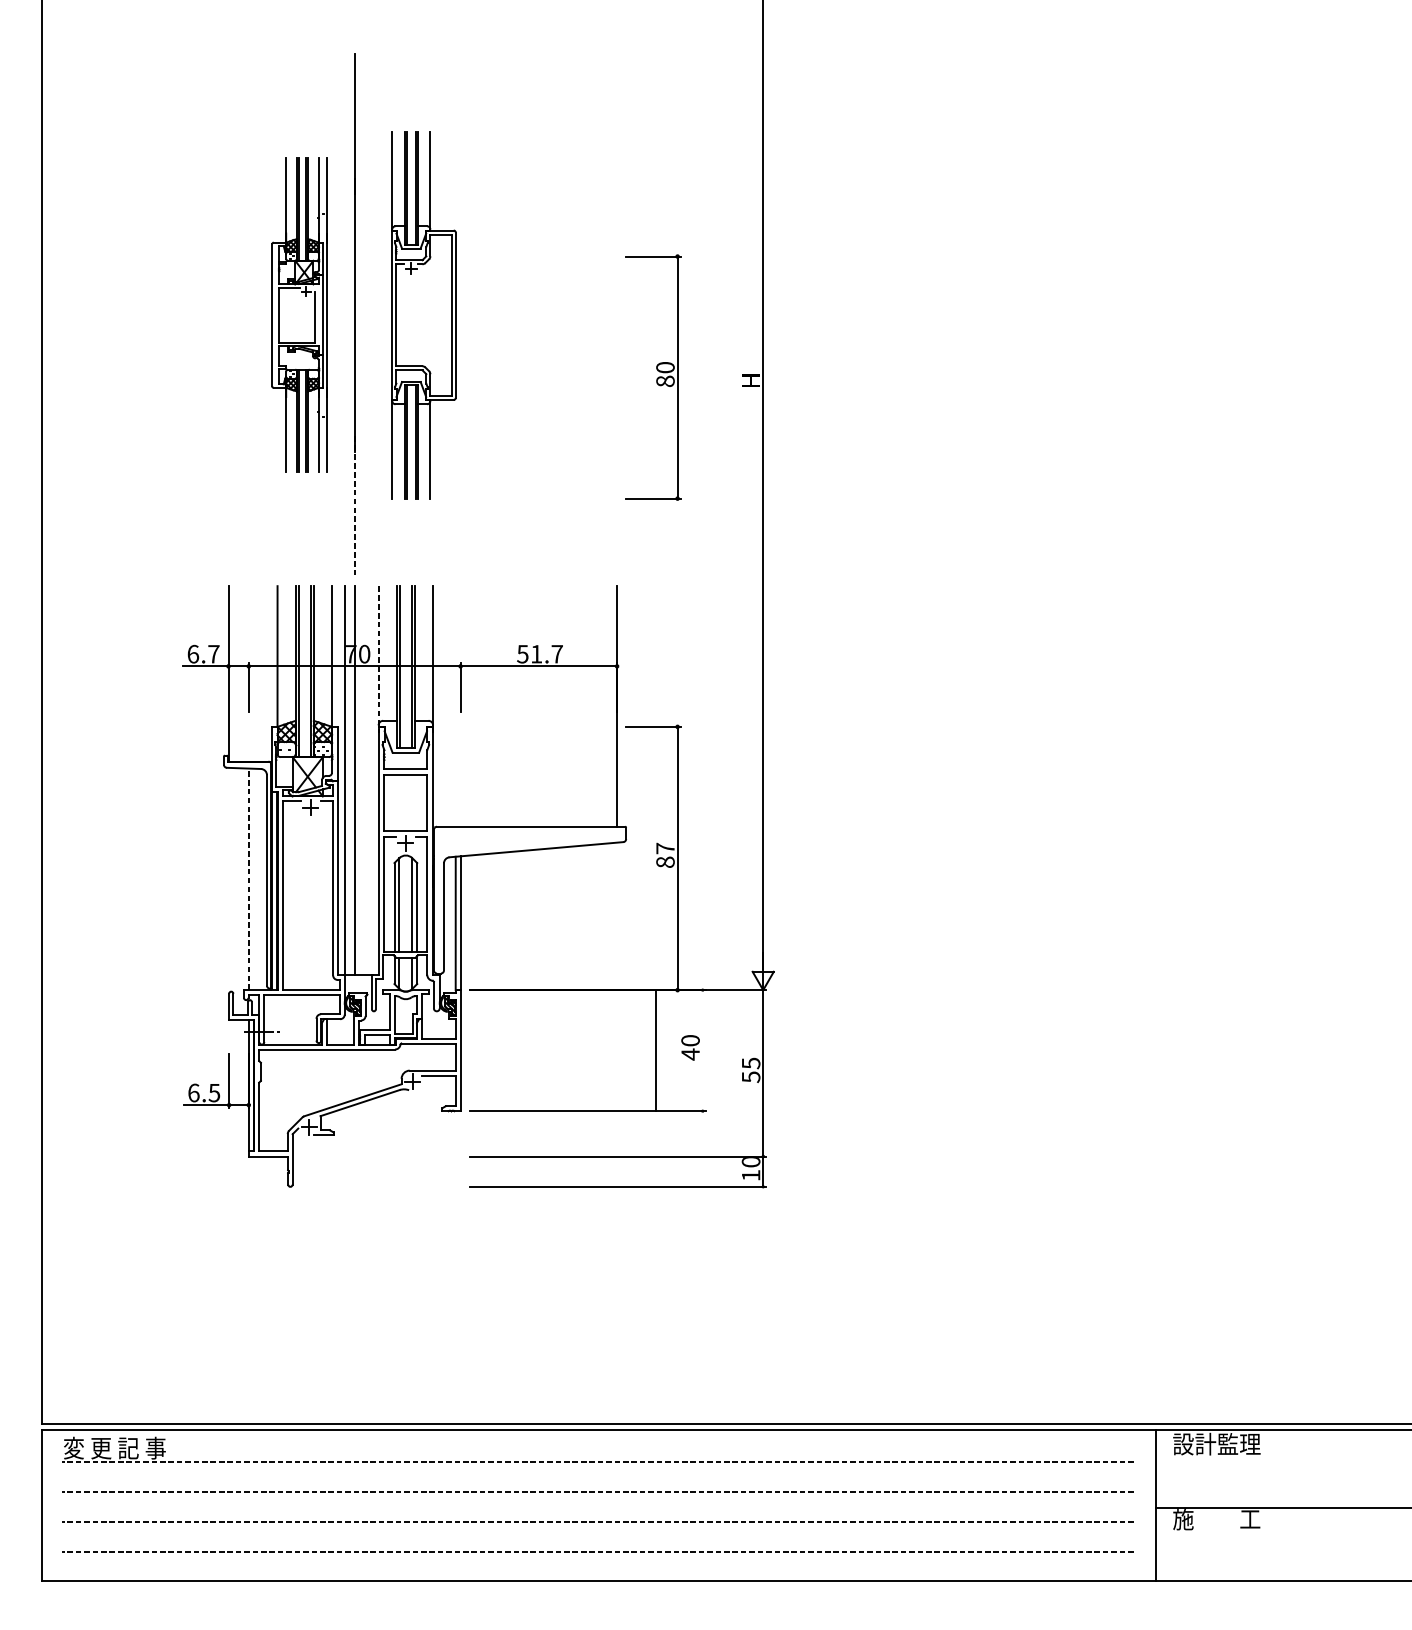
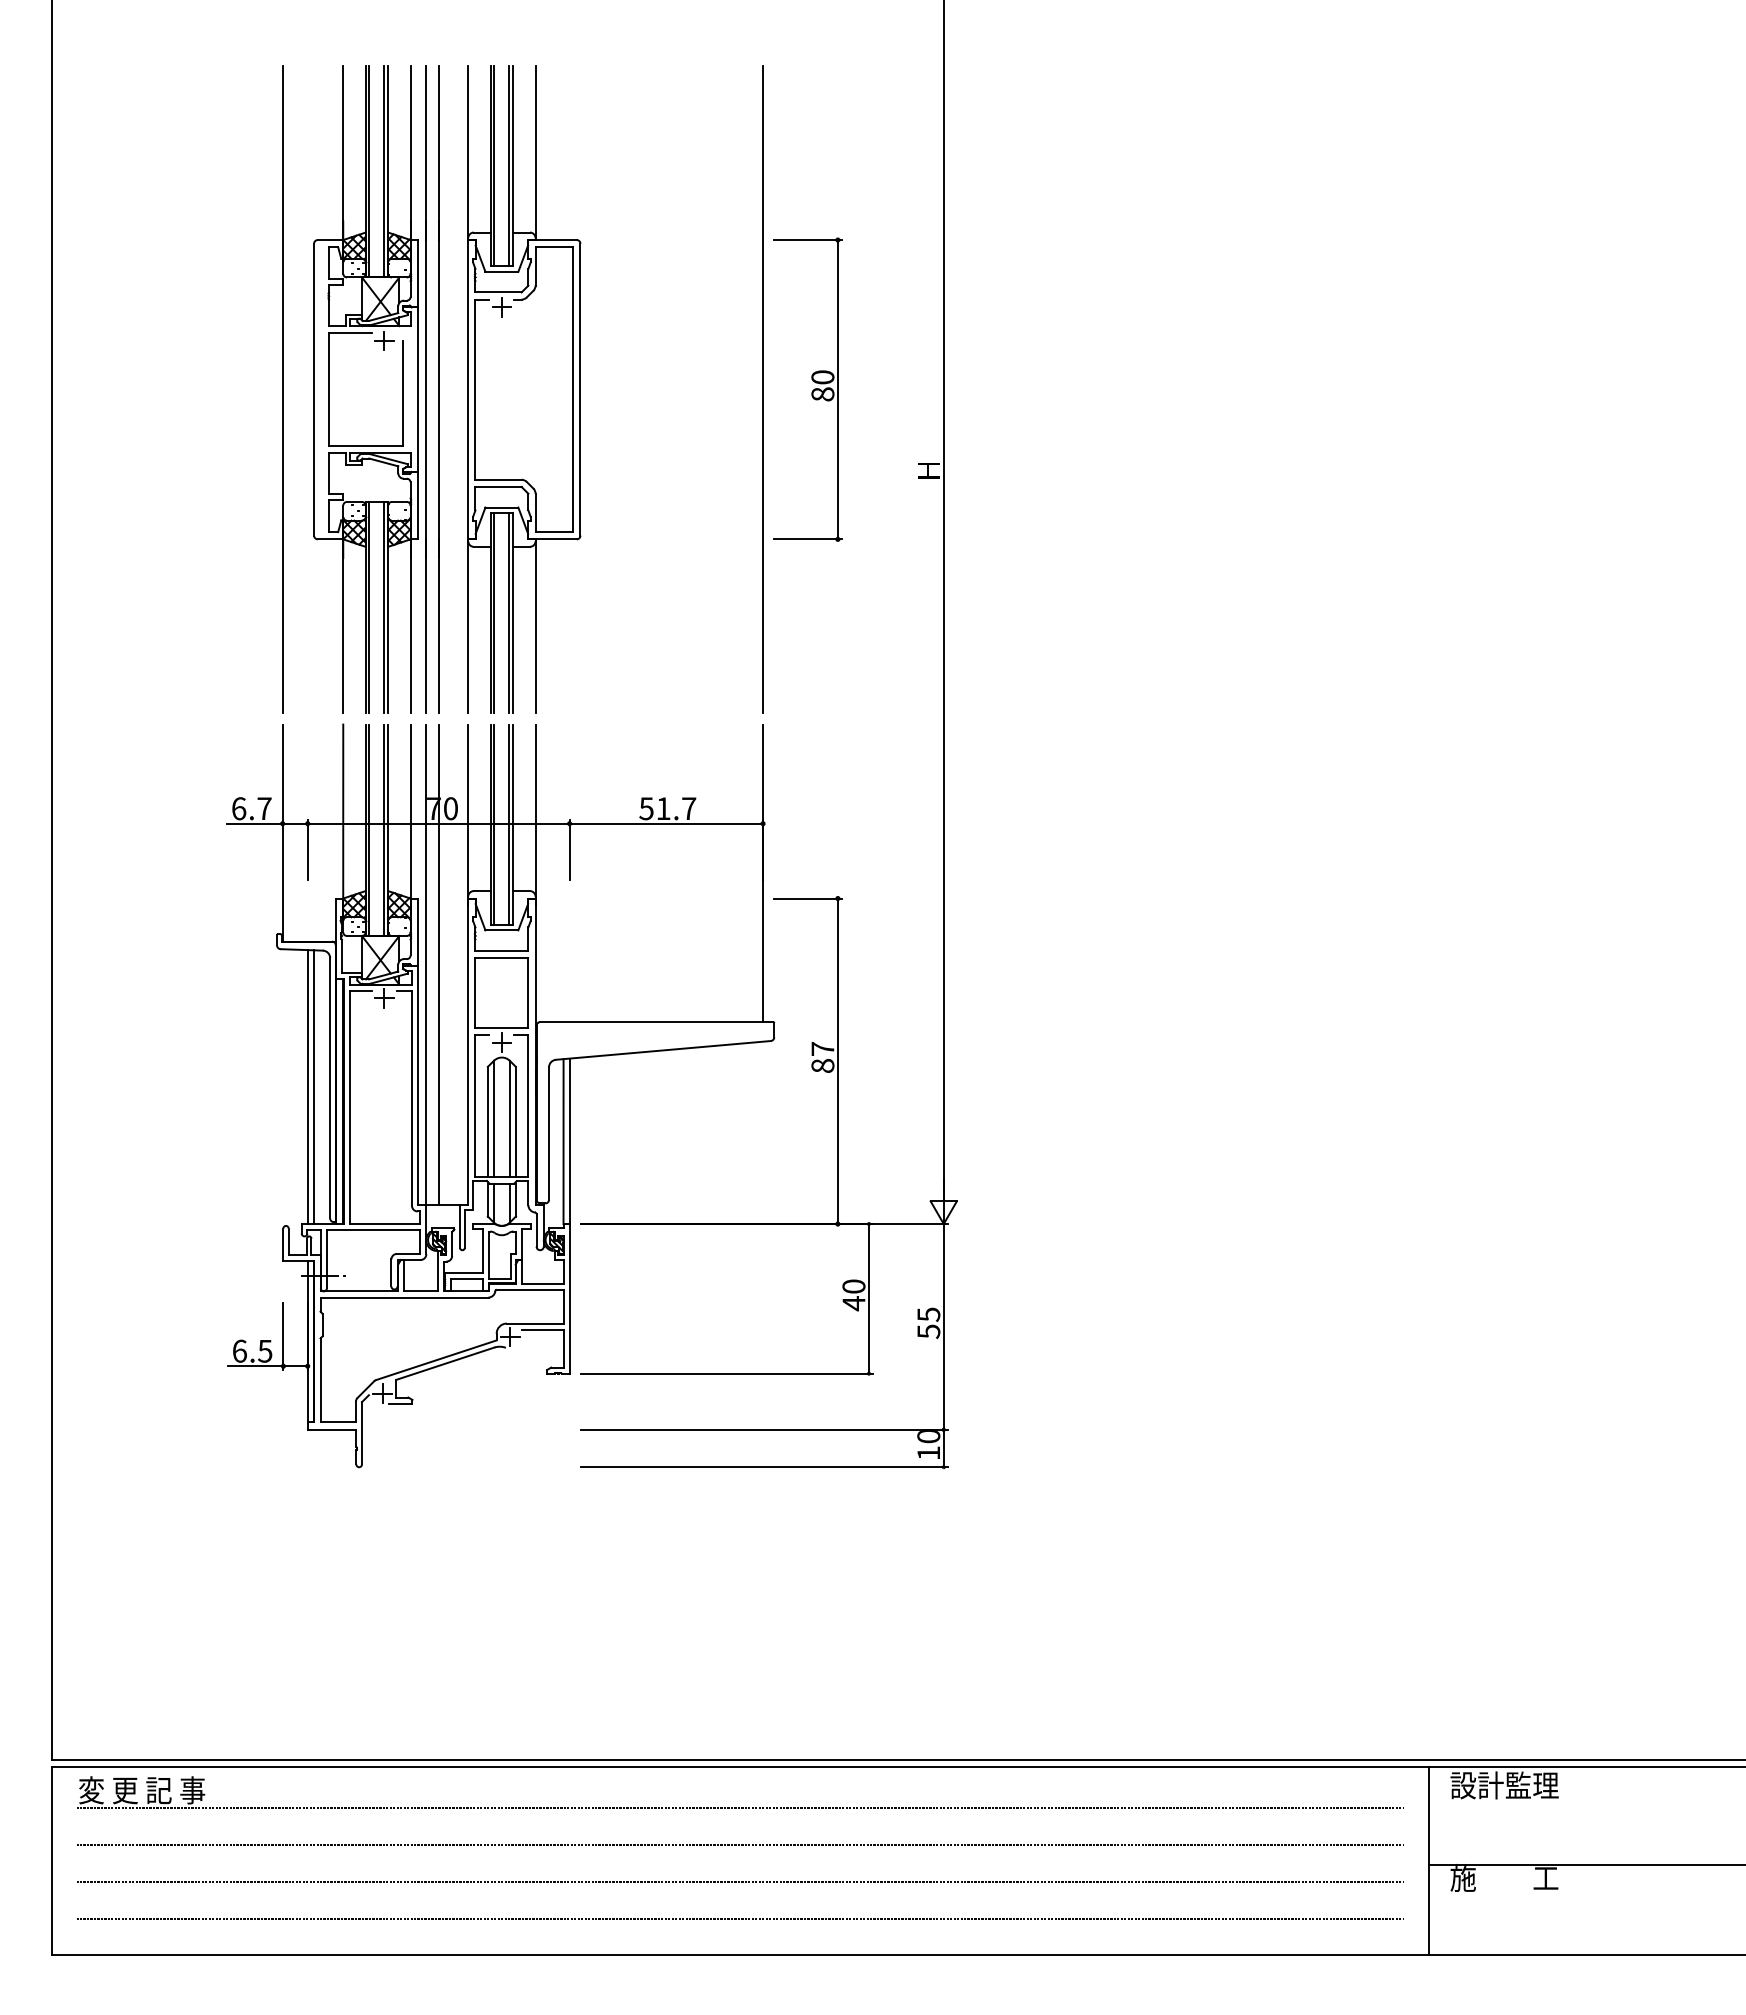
line: (228, 315) -> (282, 389), added
part: (298, 315) -> (369, 389), size x1.67
part: (424, 315) -> (524, 389), size x1.43
line: (617, 315) -> (763, 389), added
part: (653, 377) -> (807, 389), moved
line: (355, 506) -> (439, 626), dashed -> solid
line: (378, 659) -> (468, 815), dashed -> solid
line: (248, 879) -> (307, 1087), dashed -> solid
line: (253, 879) -> (313, 1087), added
line: (655, 1050) -> (868, 1298), moved

